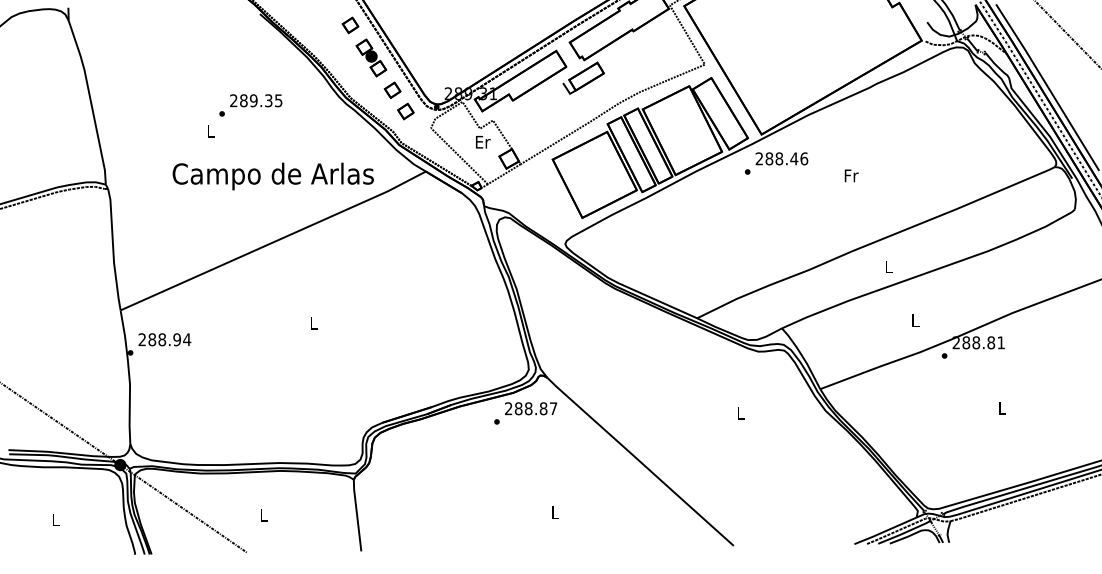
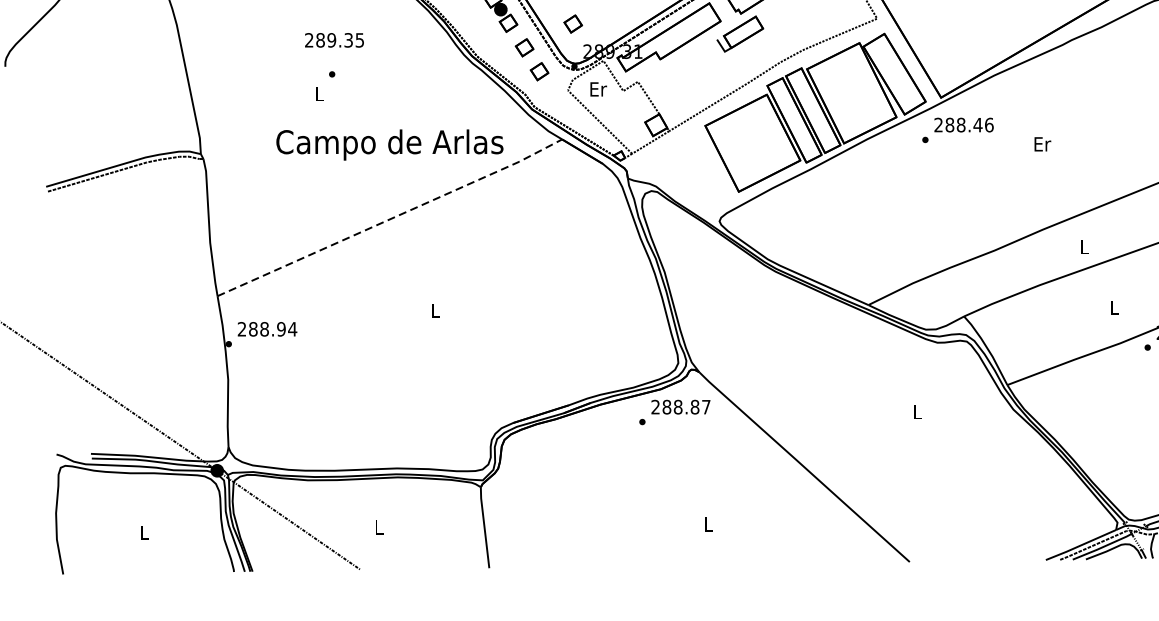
part: (435, 69) -> (573, 24), added
text: (256, 100) -> (334, 40), moved
text: (483, 142) -> (598, 89), moved
text: (851, 175) -> (1042, 143), Fr -> Er
line: (274, 241) -> (391, 218), solid -> dashed

